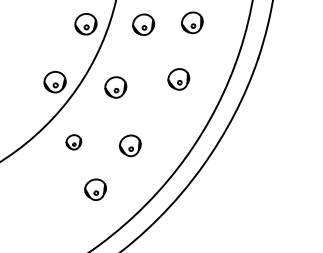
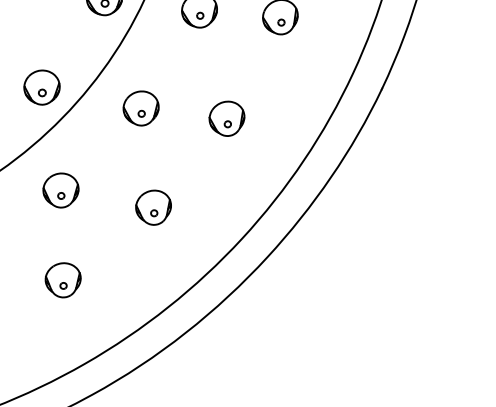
part: (178, 79) -> (226, 118), moved
part: (73, 142) -> (60, 190), size x1.43
part: (95, 189) -> (62, 279), moved

